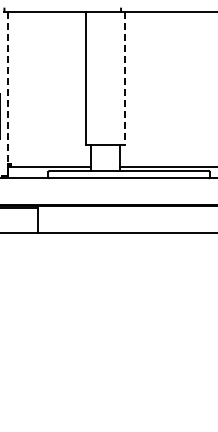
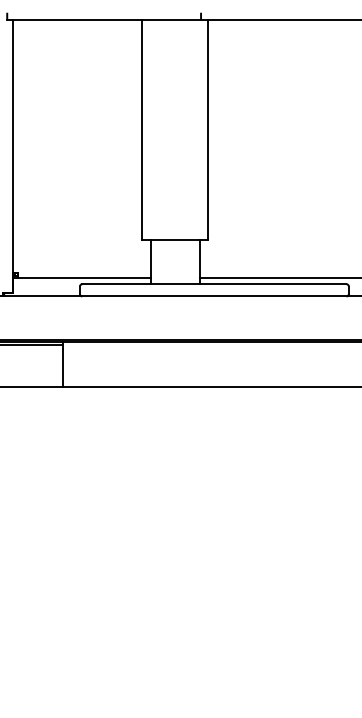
line: (125, 78) -> (208, 130), dashed -> solid
line: (7, 88) -> (12, 147), dashed -> solid

